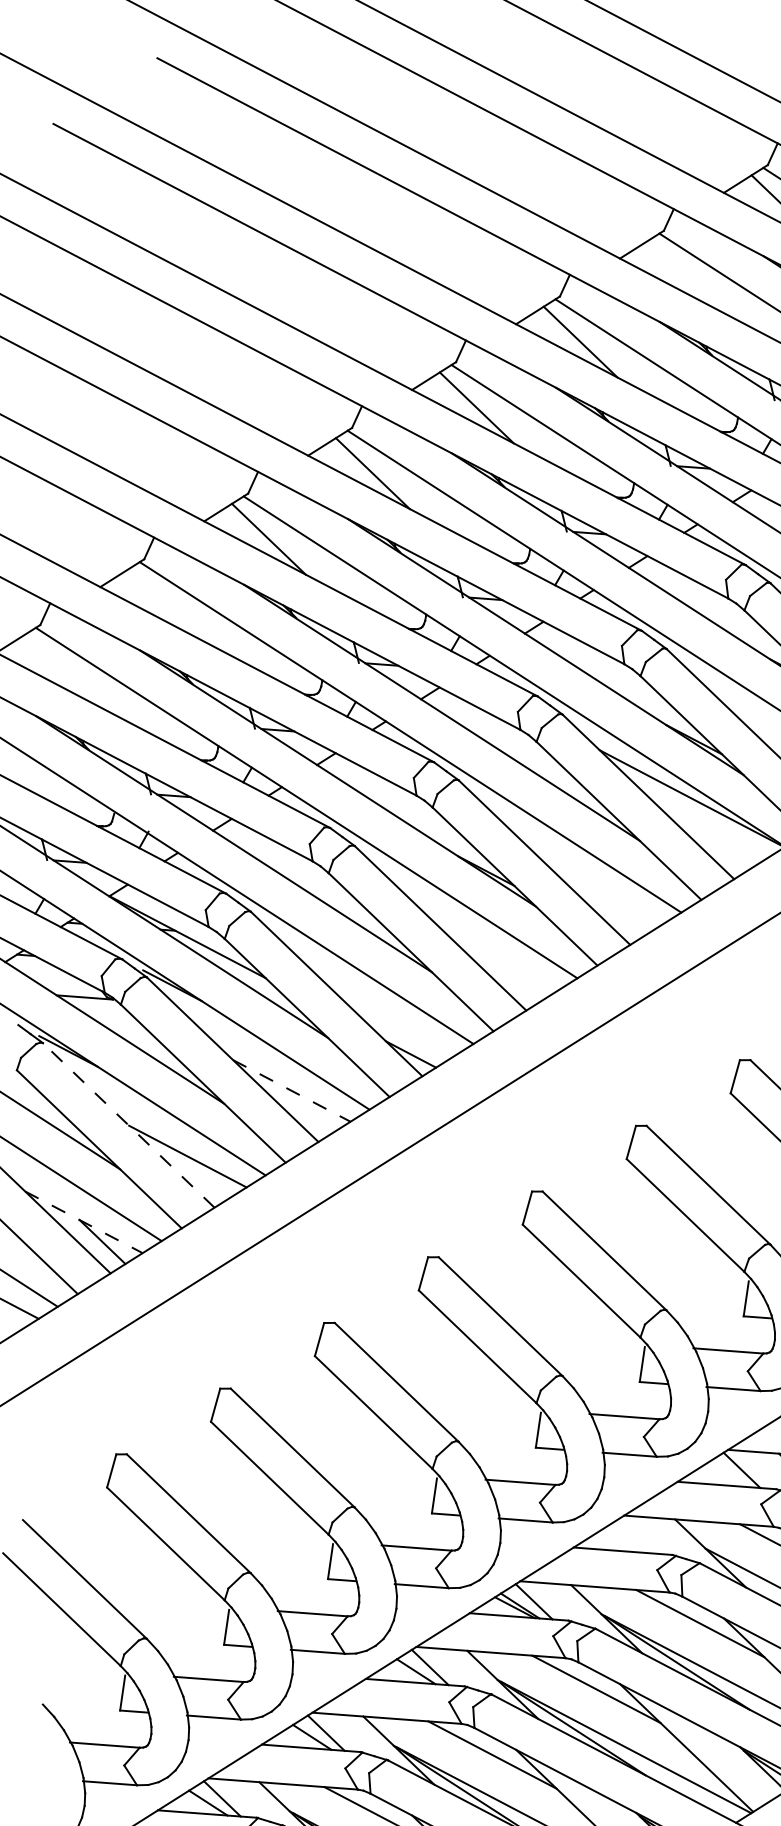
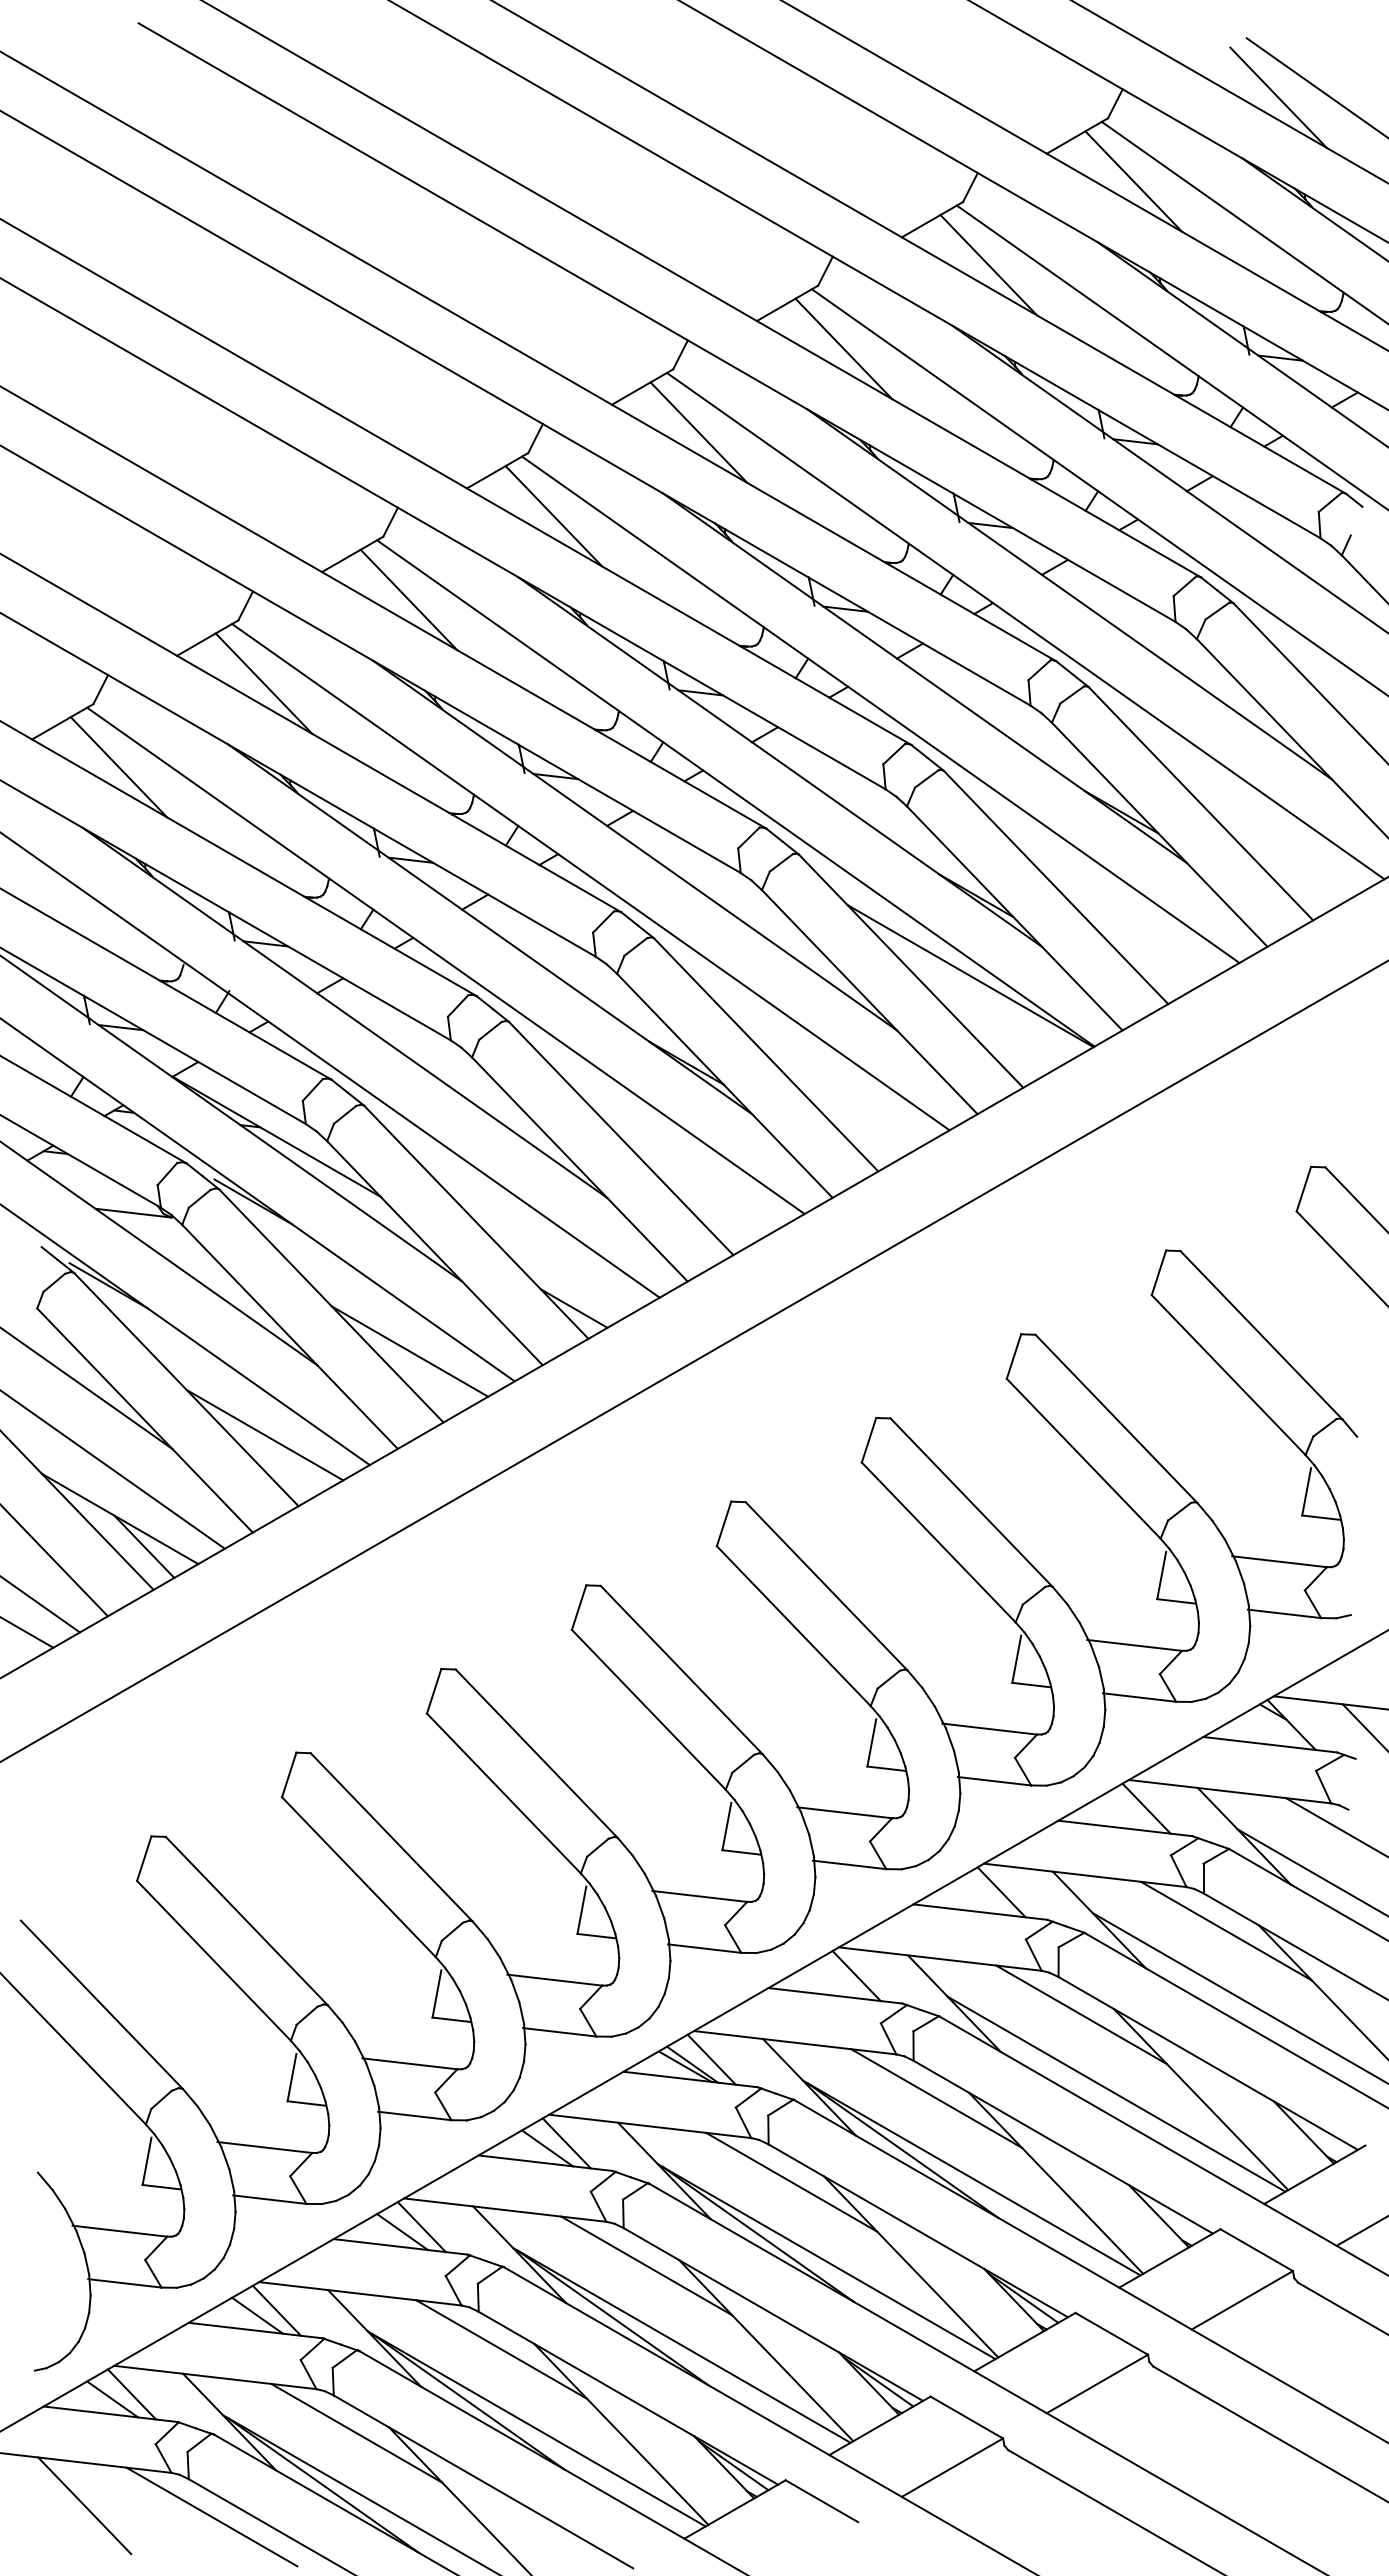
line: (684, 276) -> (988, 265), added
line: (164, 604) -> (263, 683), added
line: (60, 670) -> (118, 767), added
line: (292, 1090) -> (410, 1351), dashed -> solid
line: (128, 1125) -> (186, 1389), dashed -> solid
line: (84, 1222) -> (120, 1519), dashed -> solid
line: (637, 1536) -> (856, 1976), added

